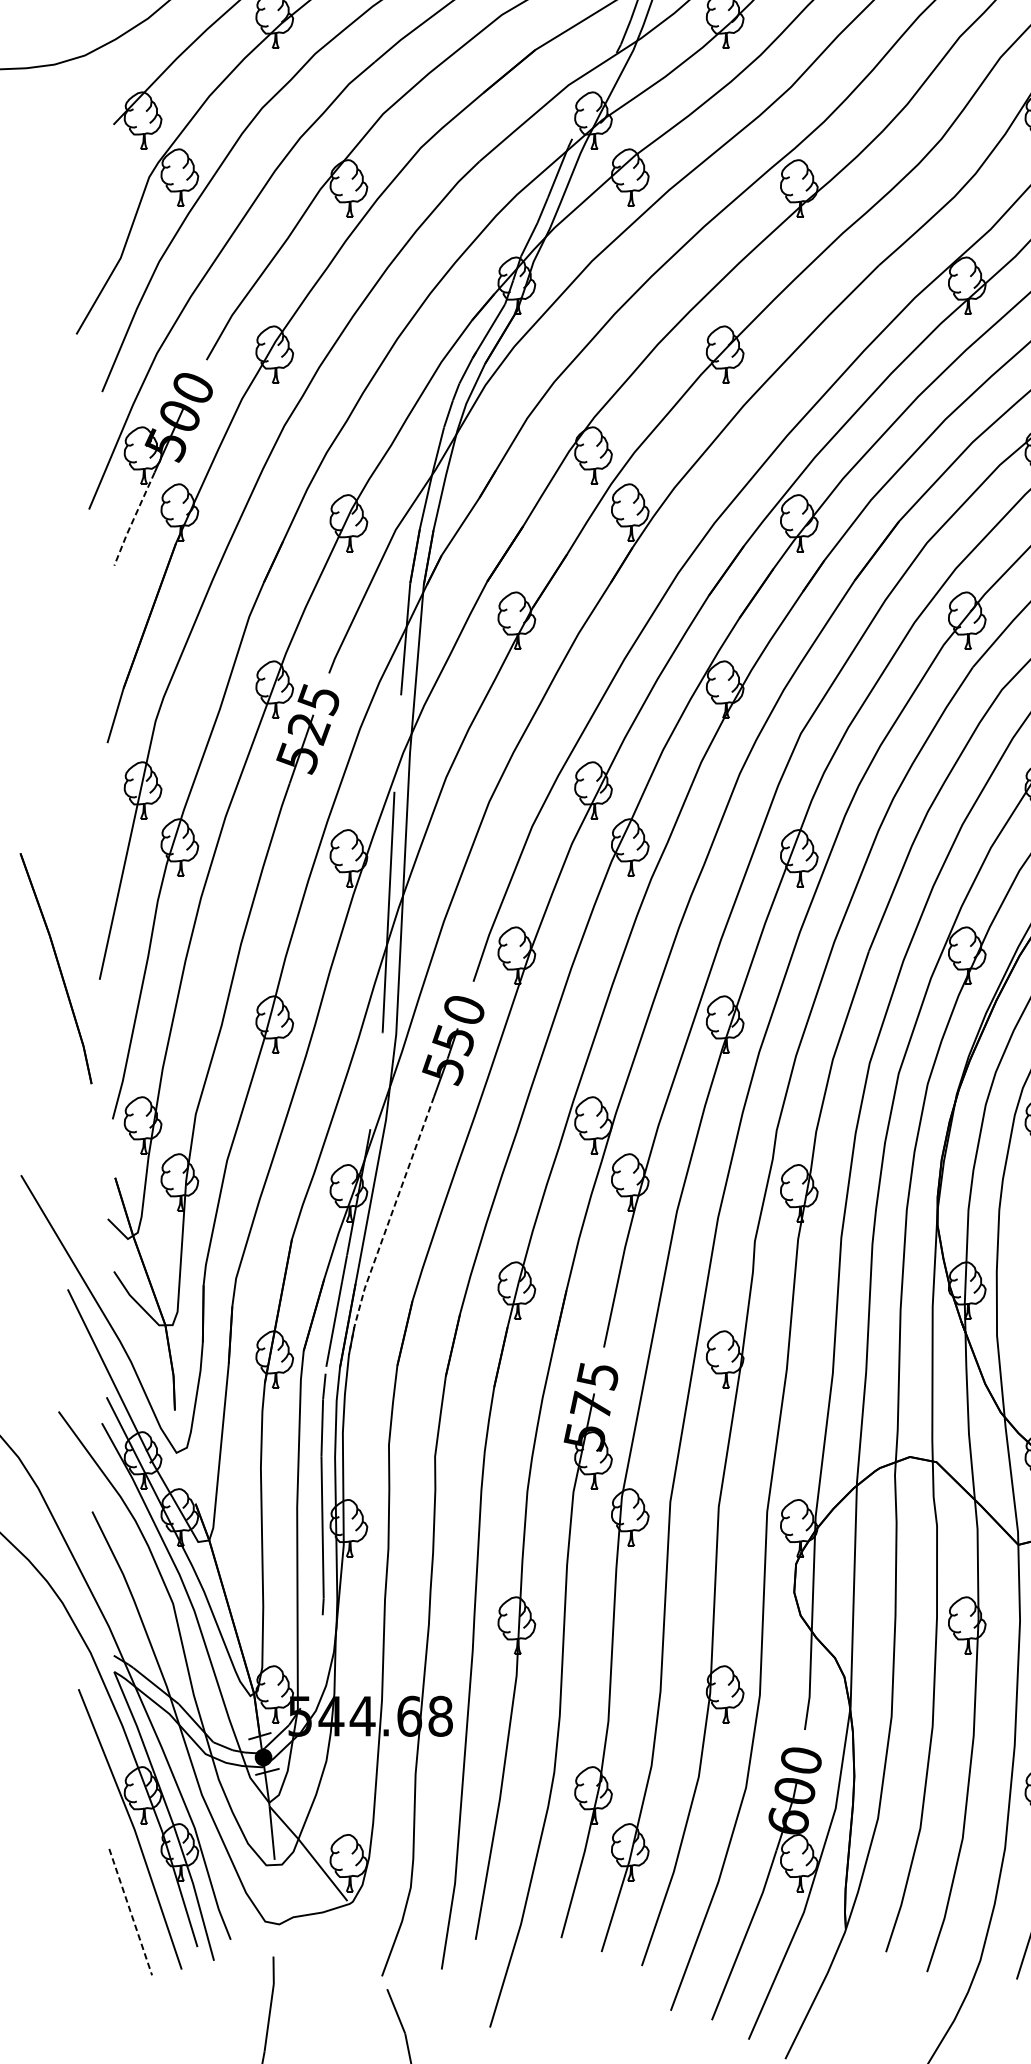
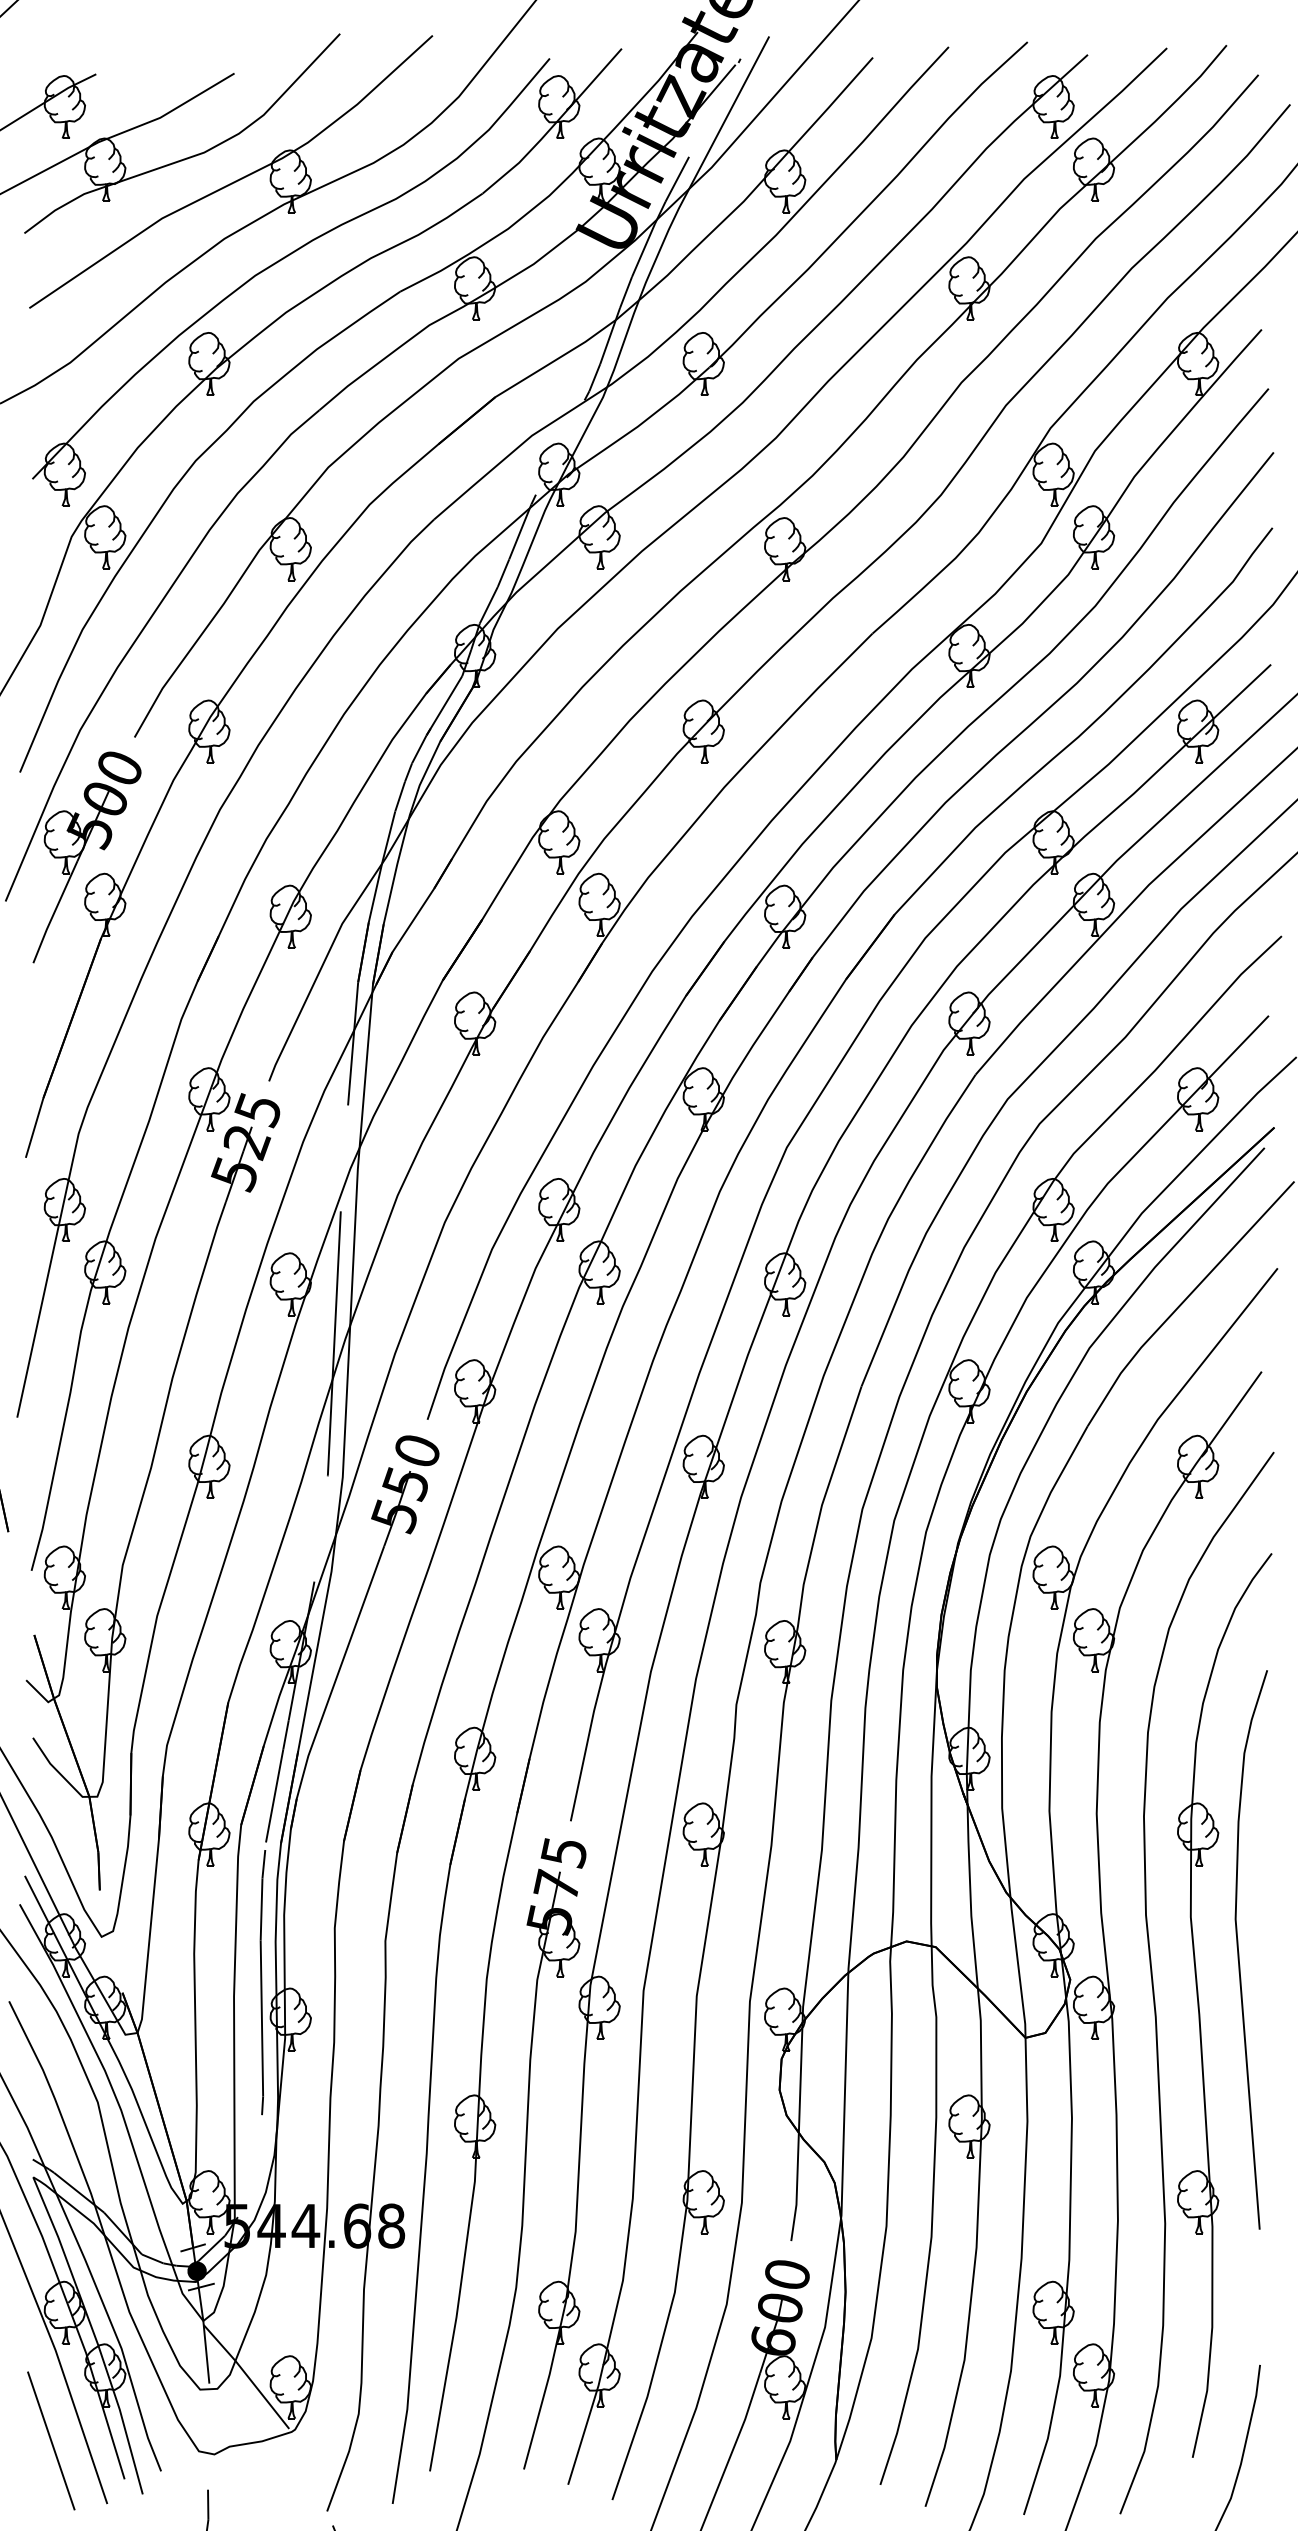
line: (133, 519) -> (54, 912), dashed -> solid
line: (386, 1226) -> (332, 1688), dashed -> solid
line: (130, 1912) -> (51, 2441), dashed -> solid

